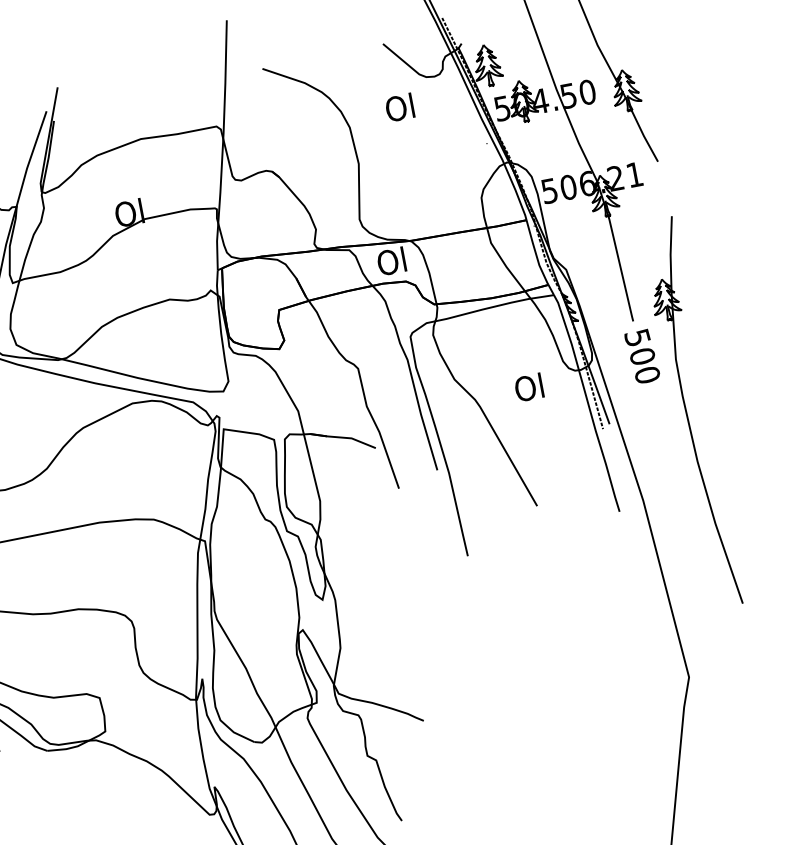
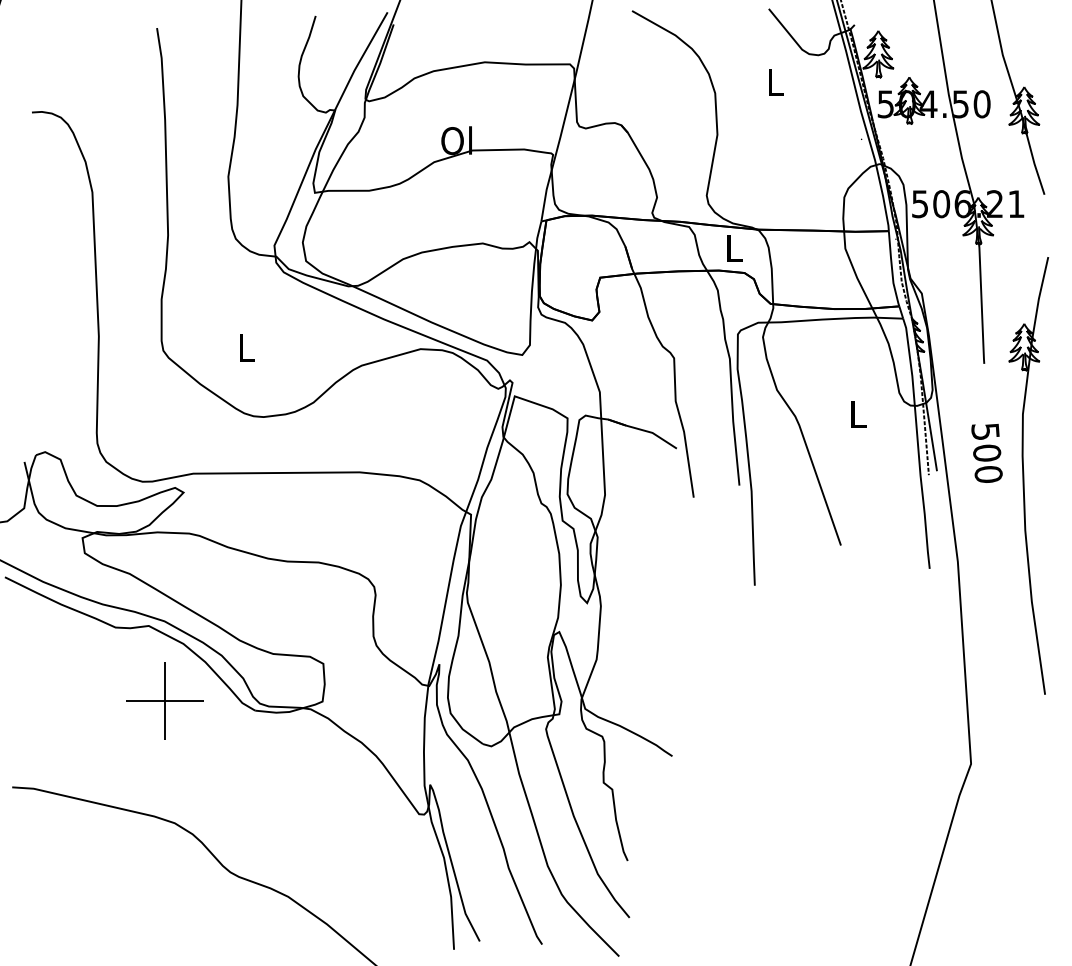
text: (399, 107) -> (773, 81), Ol -> L
text: (391, 261) -> (732, 247), Ol -> L
text: (642, 356) -> (986, 453), moved
text: (528, 387) -> (856, 414), Ol -> L

